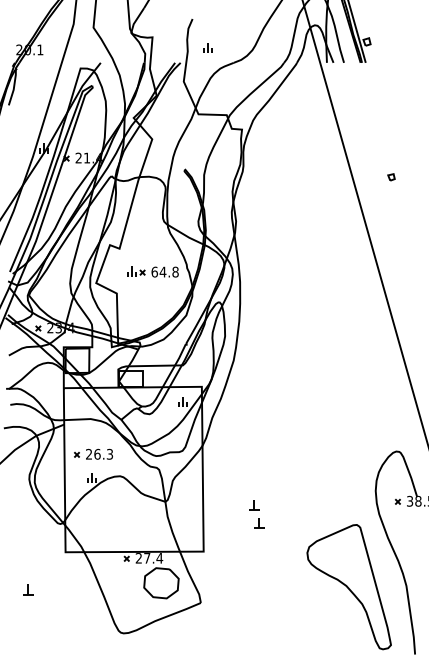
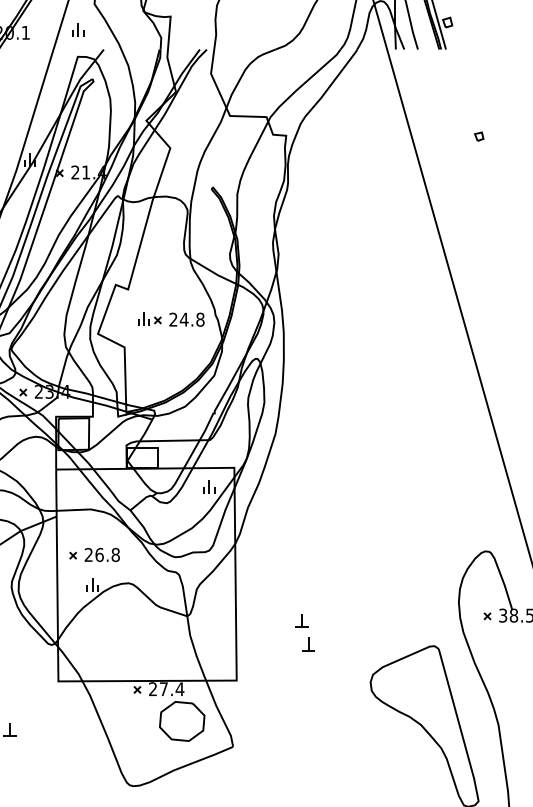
part: (207, 47) -> (77, 29), moved
part: (391, 177) -> (479, 136), moved
text: (154, 271) -> (173, 318), 64.8 -> 24.8
text: (109, 454) -> (115, 555), 26.3 -> 26.8

